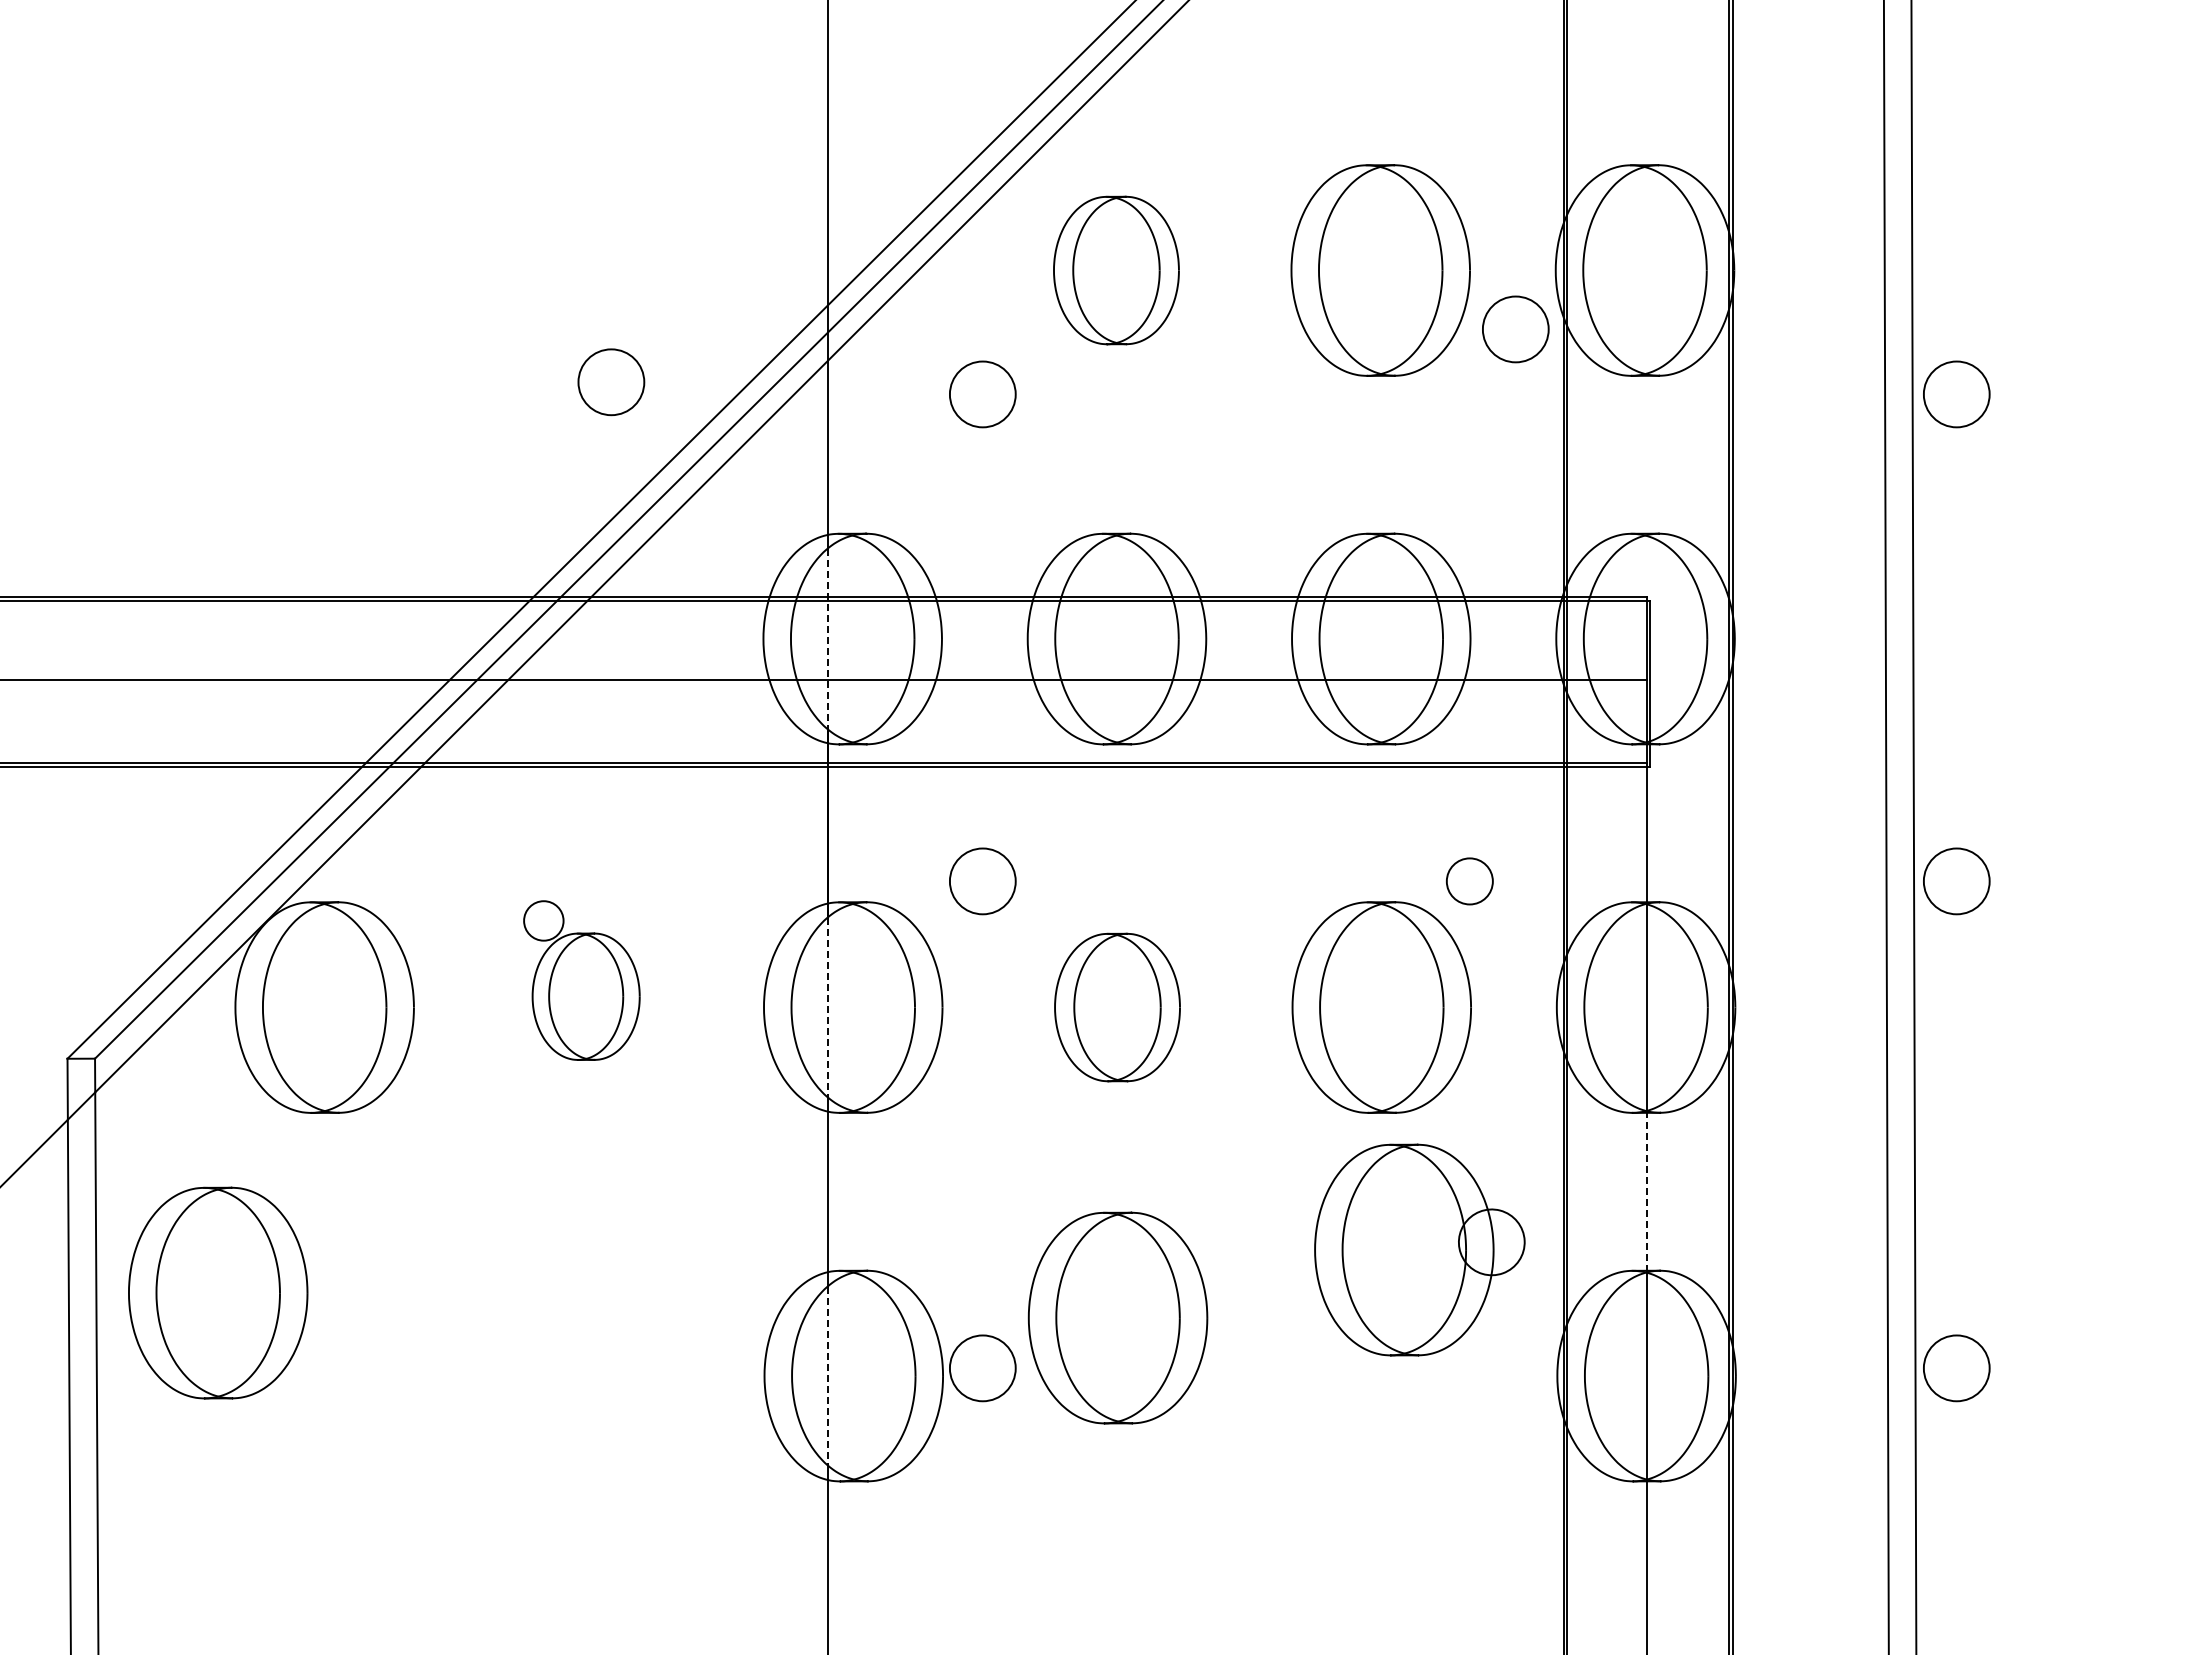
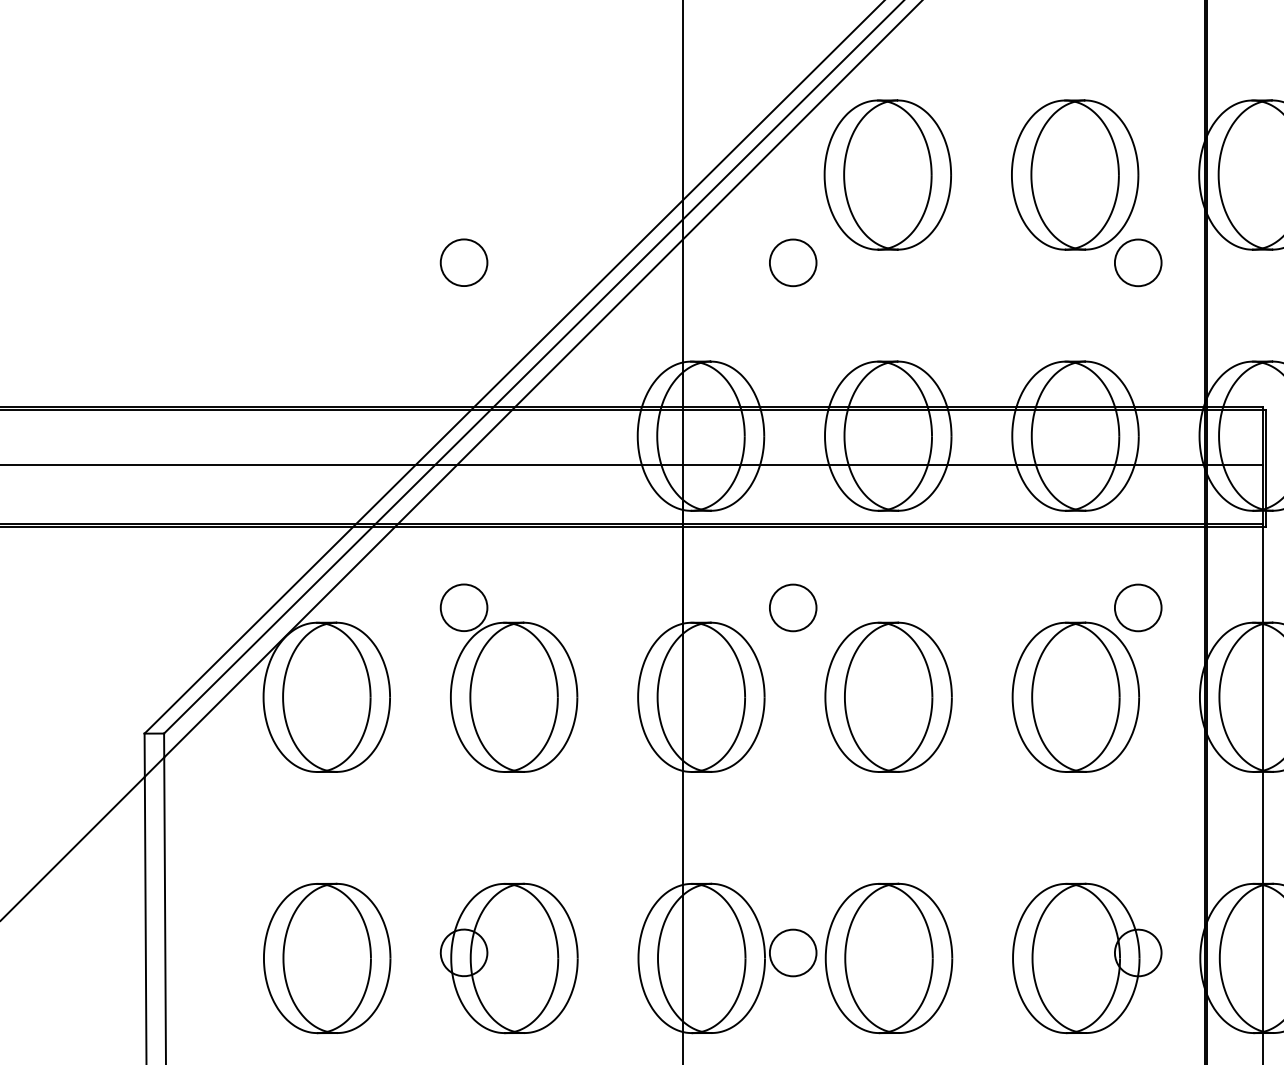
part: (1116, 270) -> (887, 175), size x1.43
circle: (1515, 329) -> (1138, 262), moved
circle: (611, 382) -> (464, 262), moved
line: (827, 639) -> (683, 436), dashed -> solid
circle: (1469, 881) -> (1138, 608), size x1.43
part: (581, 980) -> (508, 678), size x1.67
line: (827, 1007) -> (683, 697), dashed -> solid
part: (1117, 1007) -> (888, 697), size x1.43
line: (1646, 1191) -> (1263, 827), dashed -> solid
part: (1419, 1249) -> (1087, 958), moved
part: (218, 1292) -> (327, 958), moved
part: (1117, 1317) -> (888, 958), moved
part: (581, 1375) -> (508, 958), added
line: (827, 1376) -> (683, 958), dashed -> solid

